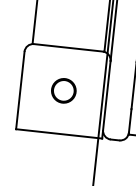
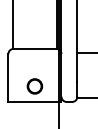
part: (63, 90) -> (34, 86), moved

